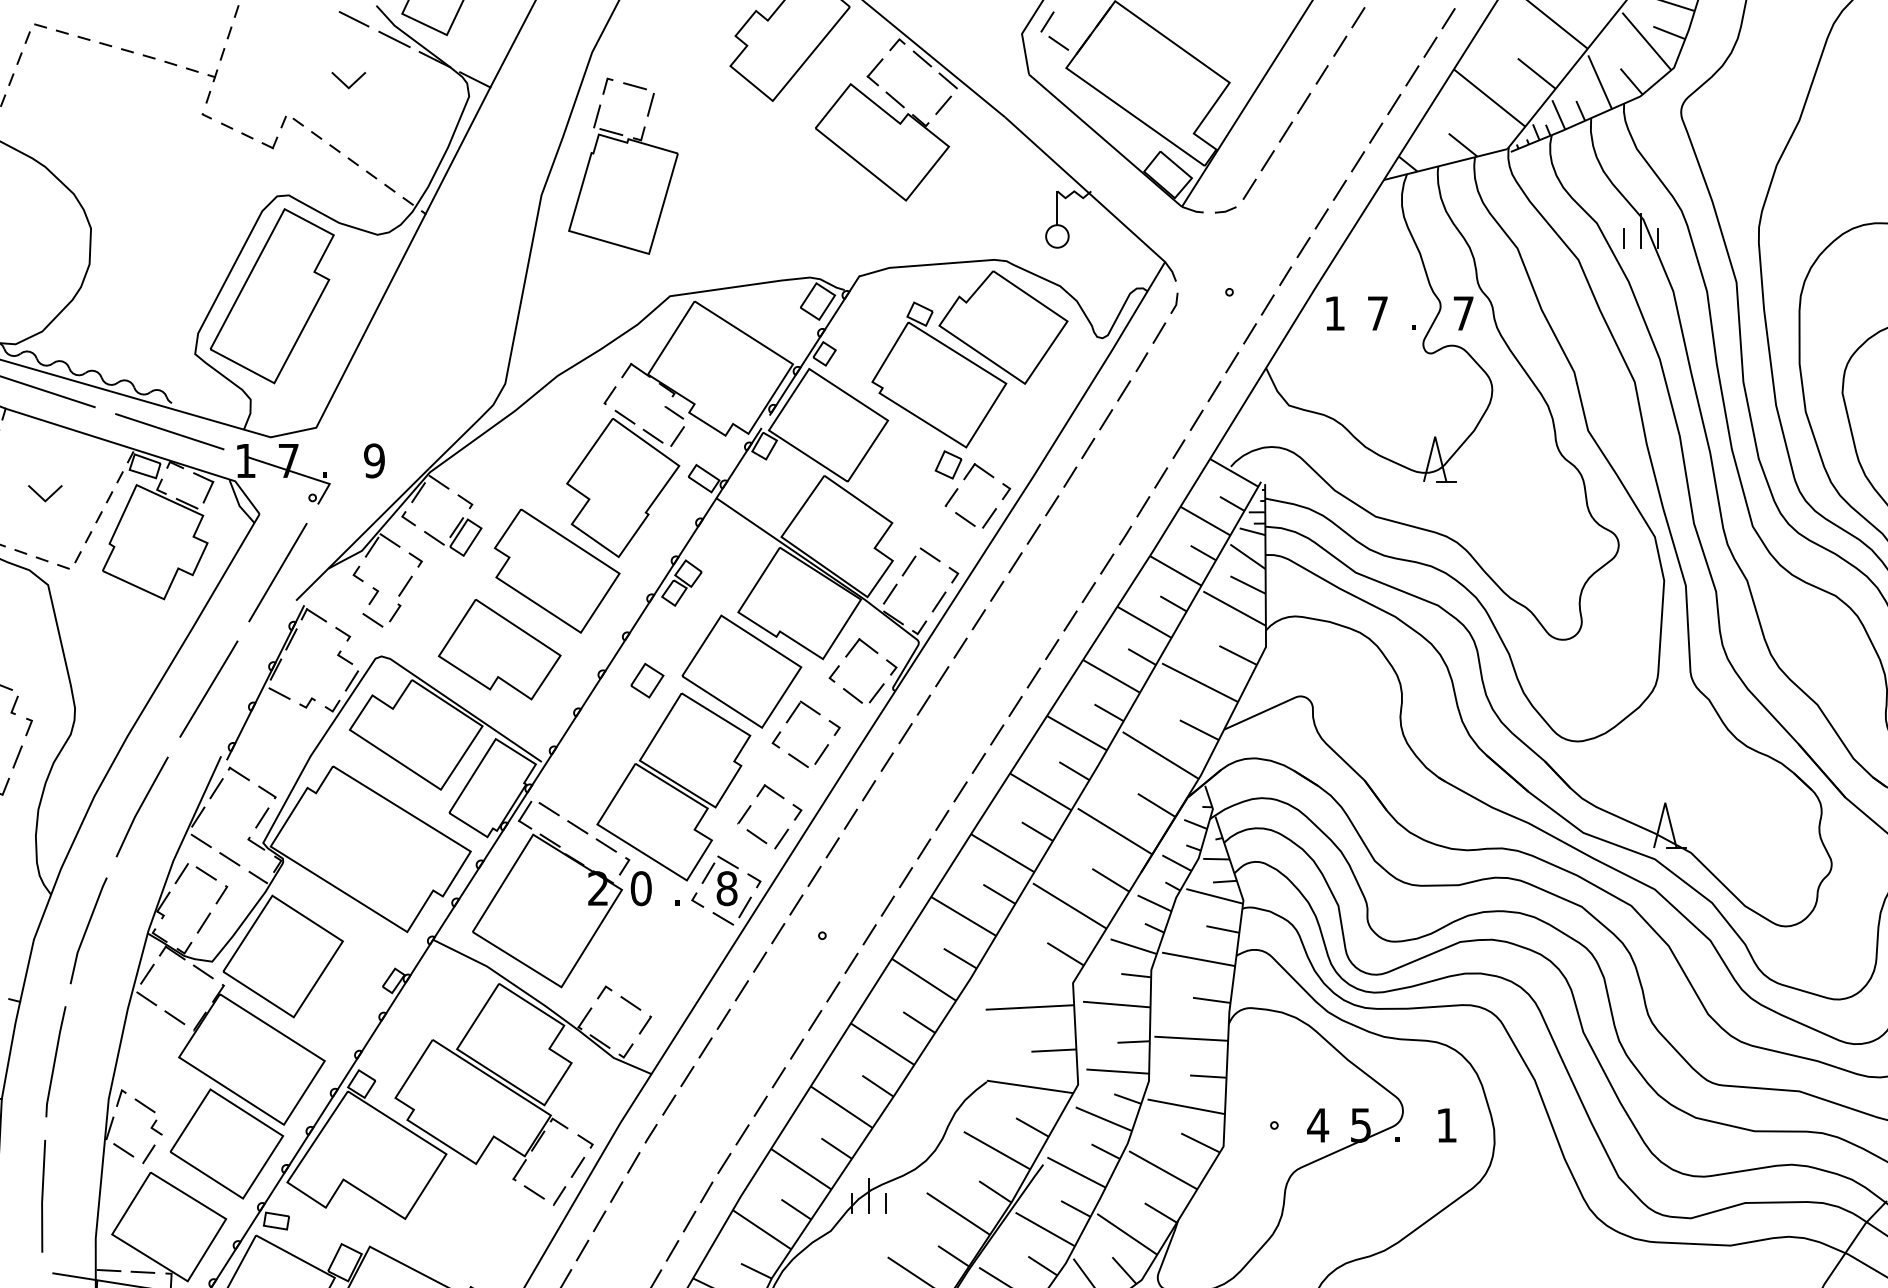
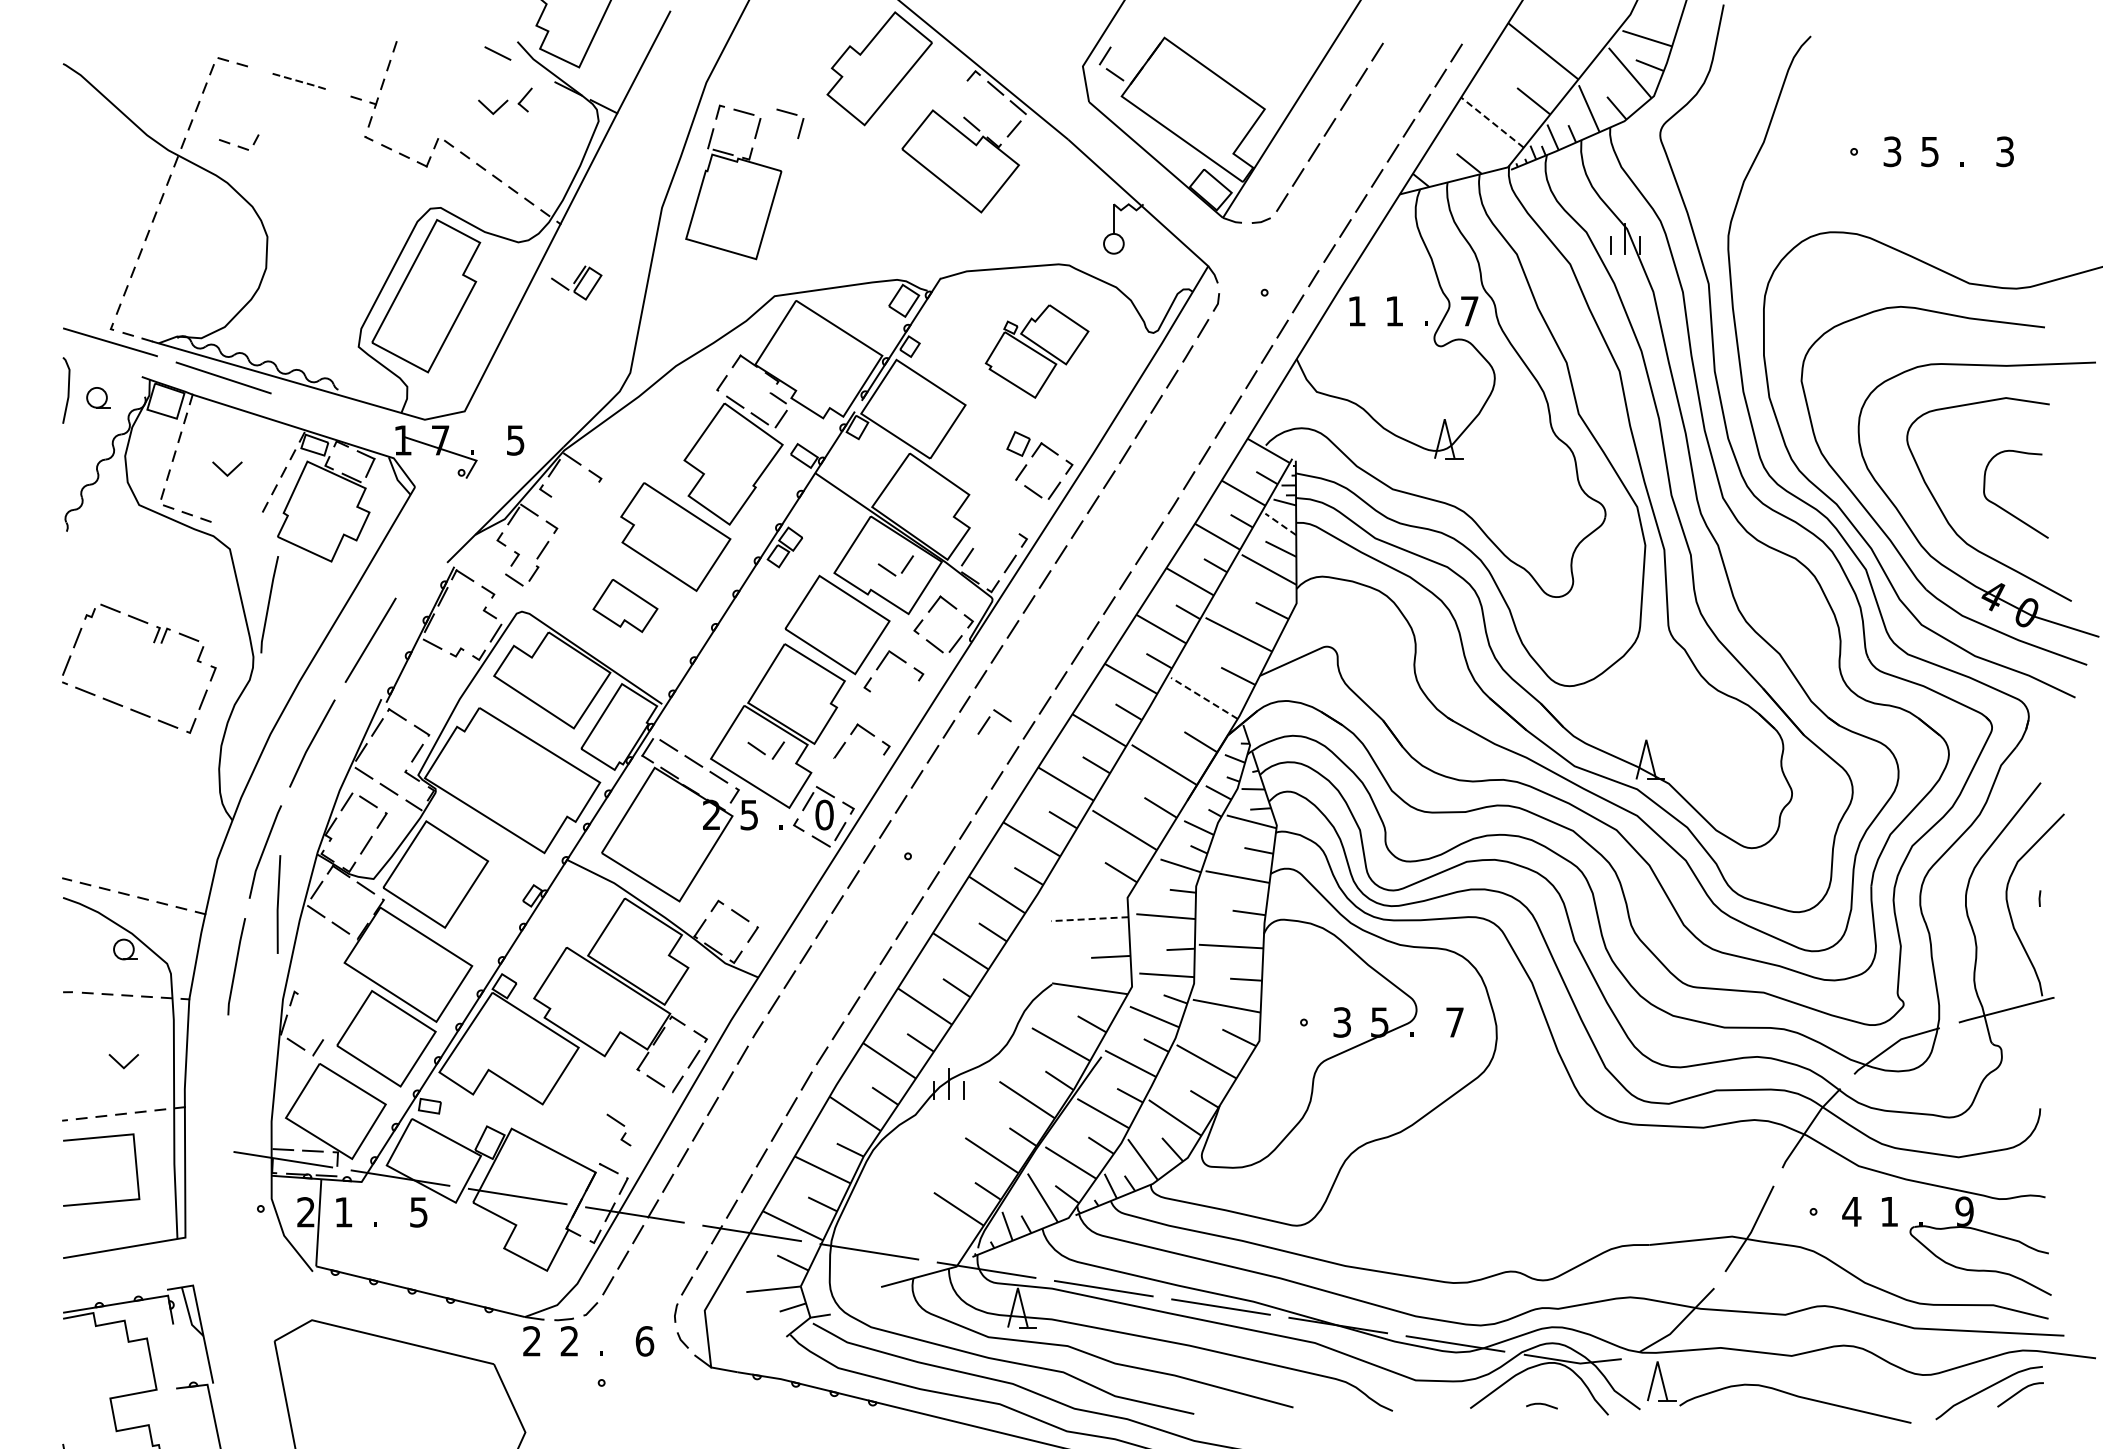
line: (394, 38) -> (533, 70), removed
part: (126, 51) -> (298, 81), size x0.6
part: (874, 71) -> (524, 99), moved
part: (692, 89) -> (794, 115), added
line: (1489, 97) -> (1492, 122), solid -> dashed
text: (1377, 313) -> (1394, 311), 7 -> 1
part: (969, 359) -> (1036, 351), size x0.6
line: (169, 431) -> (336, 414), removed
text: (374, 460) -> (515, 440), 9 -> 5
part: (452, 536) -> (576, 282), moved
line: (1247, 556) -> (1280, 524), solid -> dashed
part: (59, 560) -> (239, 142), moved
part: (921, 561) -> (994, 721), moved
line: (278, 571) -> (431, 537), removed
line: (93, 648) -> (269, 604), added
part: (499, 649) -> (625, 605), size x0.6
part: (647, 680) -> (754, 632), removed
line: (1159, 755) -> (1203, 698), solid -> dashed
part: (803, 762) -> (891, 571), moved
part: (766, 838) -> (765, 750), moved
text: (641, 887) -> (749, 814), 0 -> 5
text: (726, 889) -> (824, 815), 8 -> 0
line: (1029, 1007) -> (1089, 919), solid -> dashed
part: (148, 1116) -> (618, 1129), moved
text: (1317, 1125) -> (1341, 1022), 4 -> 3
text: (1446, 1125) -> (1454, 1022), 1 -> 7
line: (43, 1196) -> (278, 904), moved

